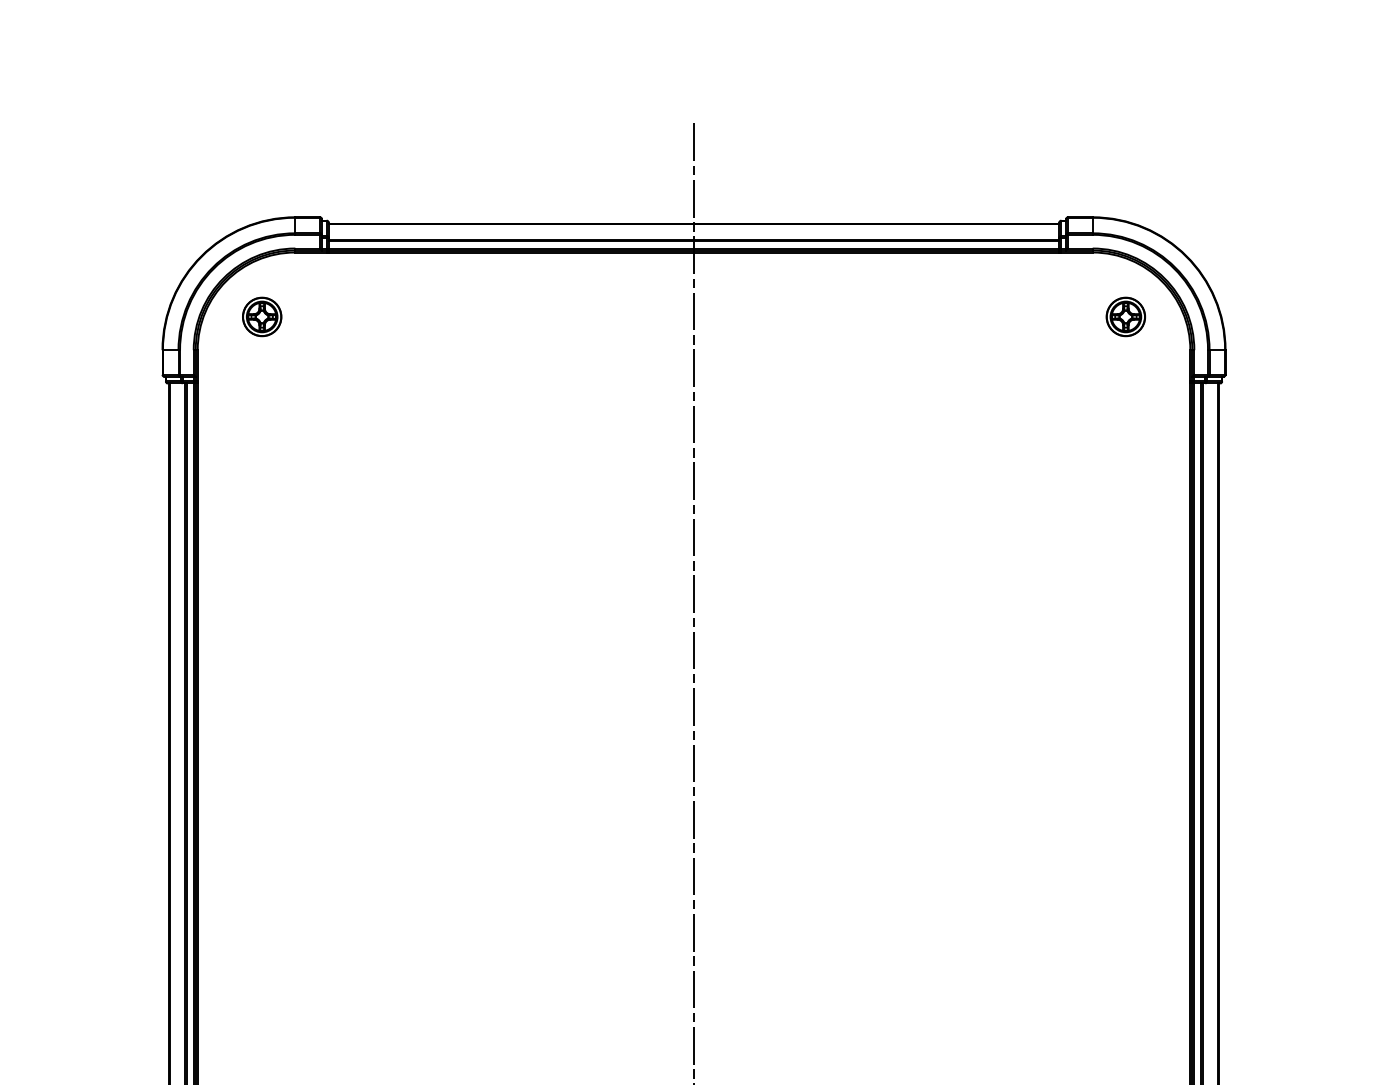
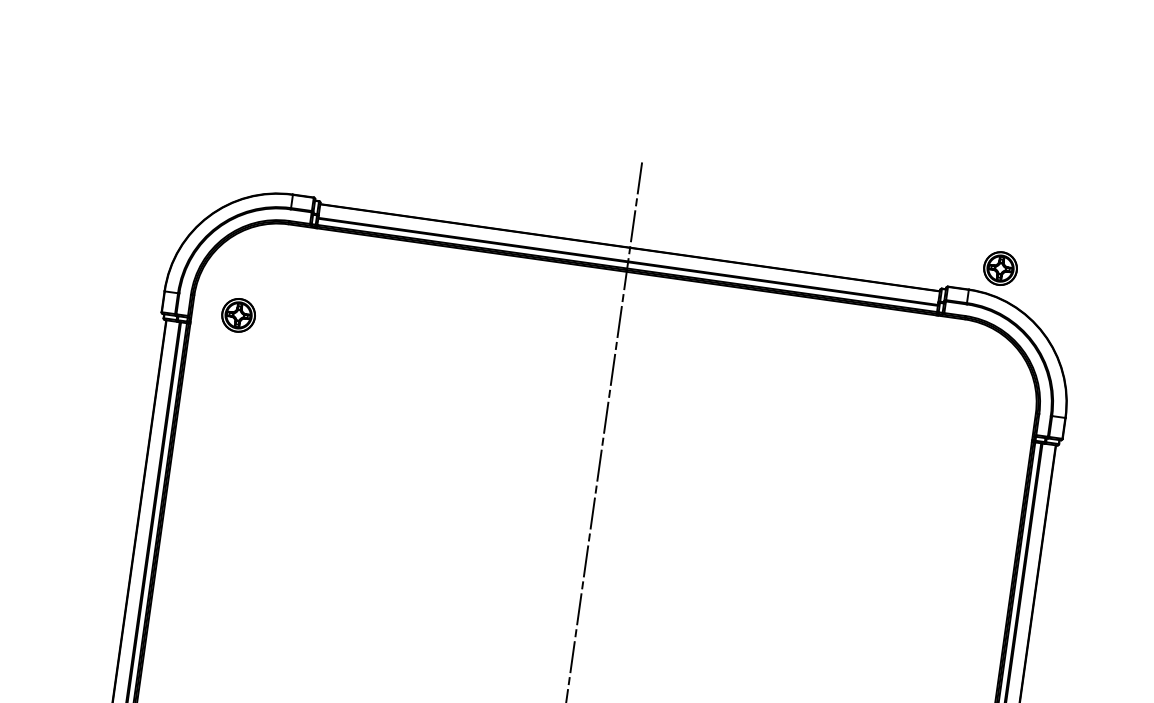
part: (262, 316) -> (238, 315), moved
part: (1125, 316) -> (1000, 268), moved

